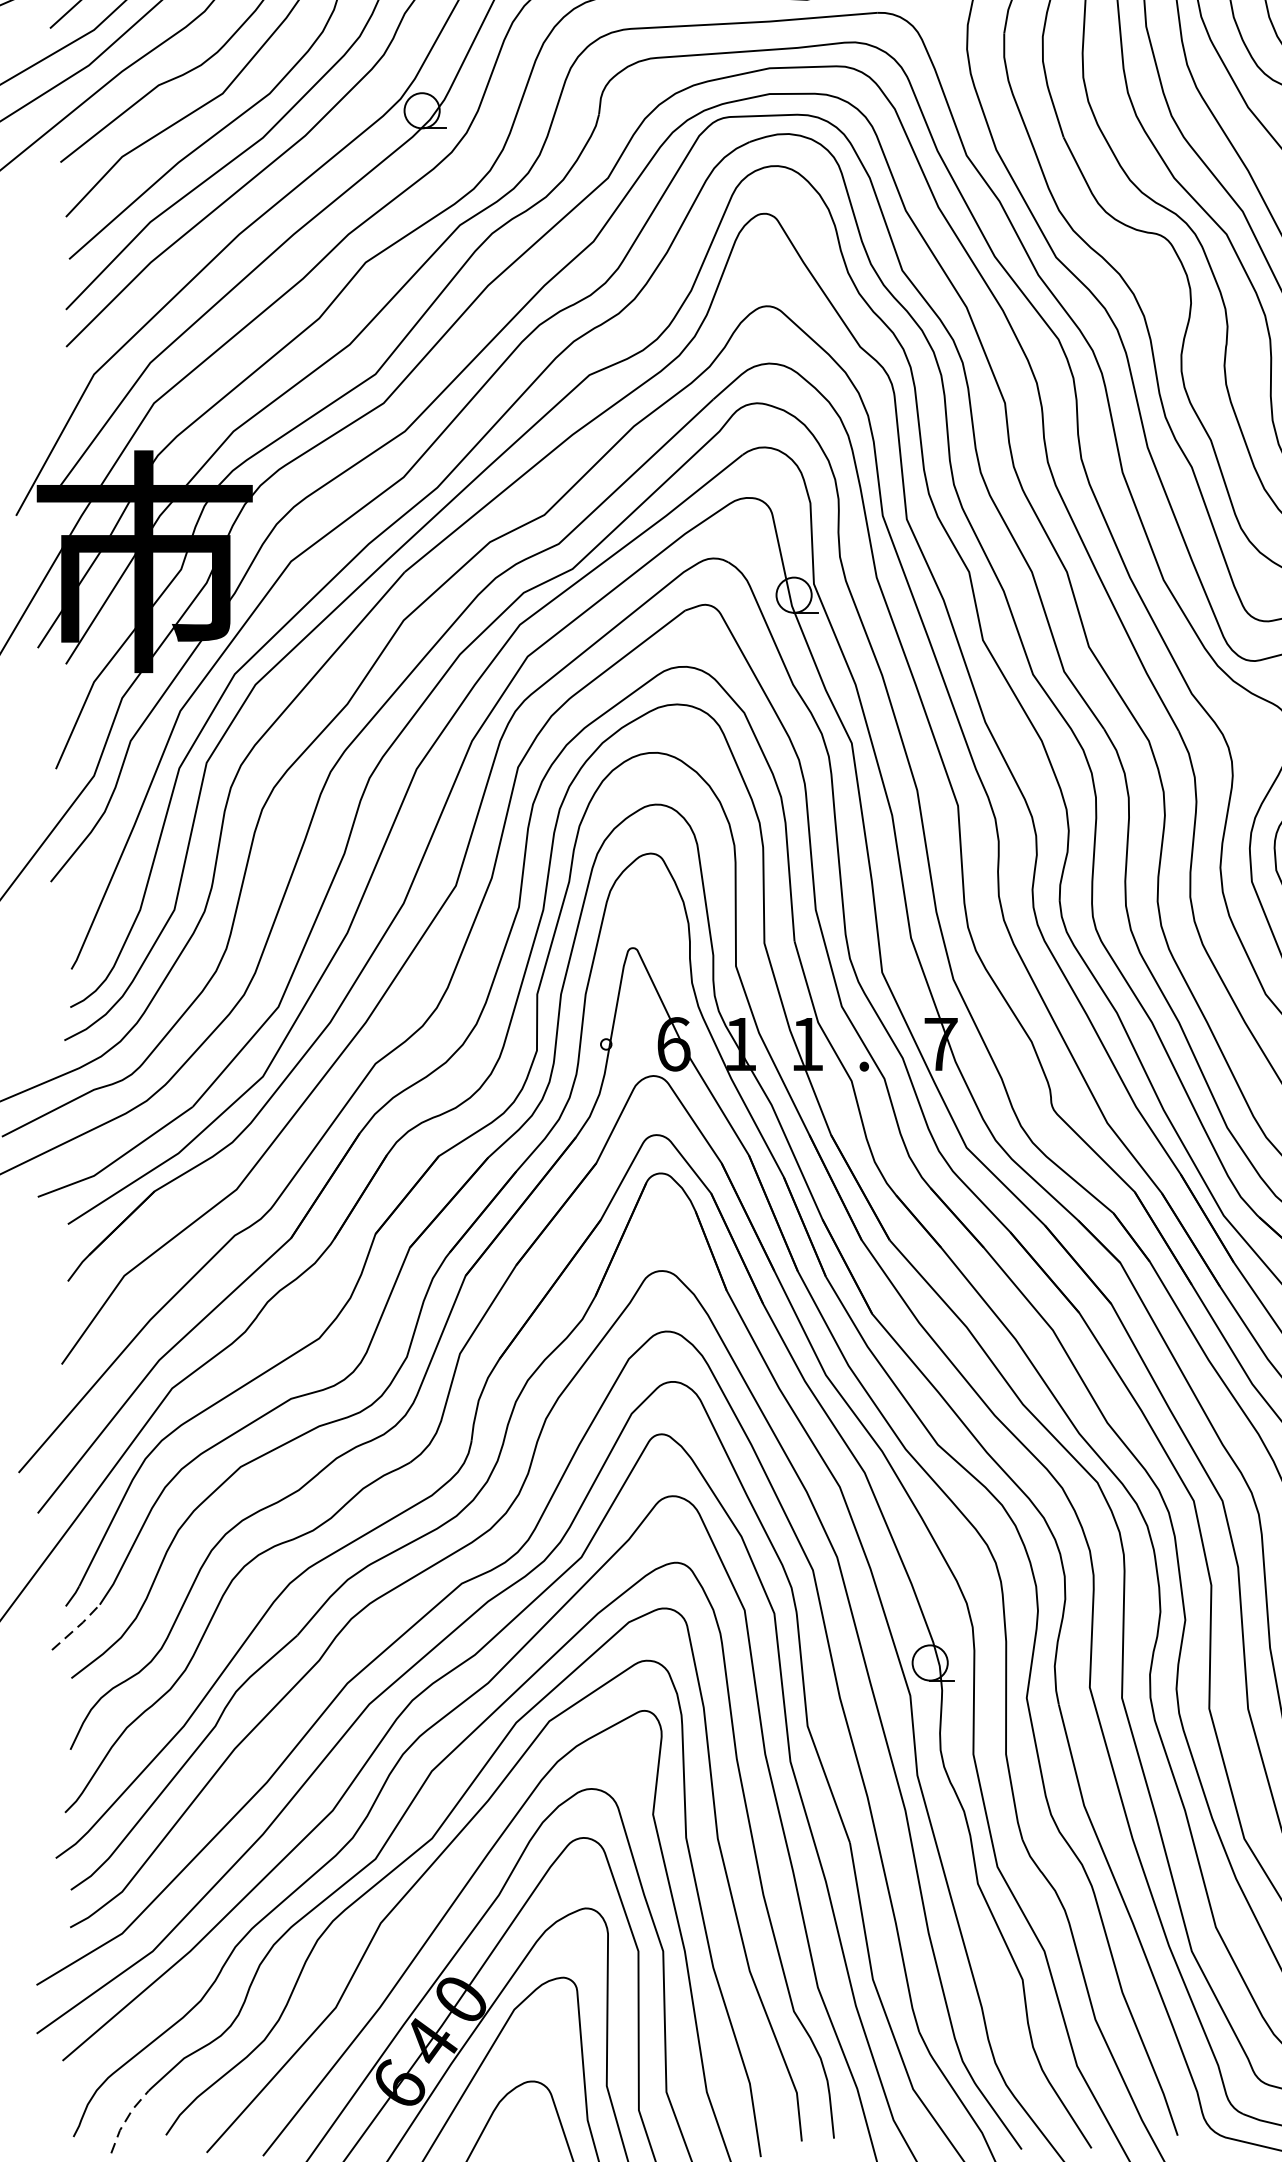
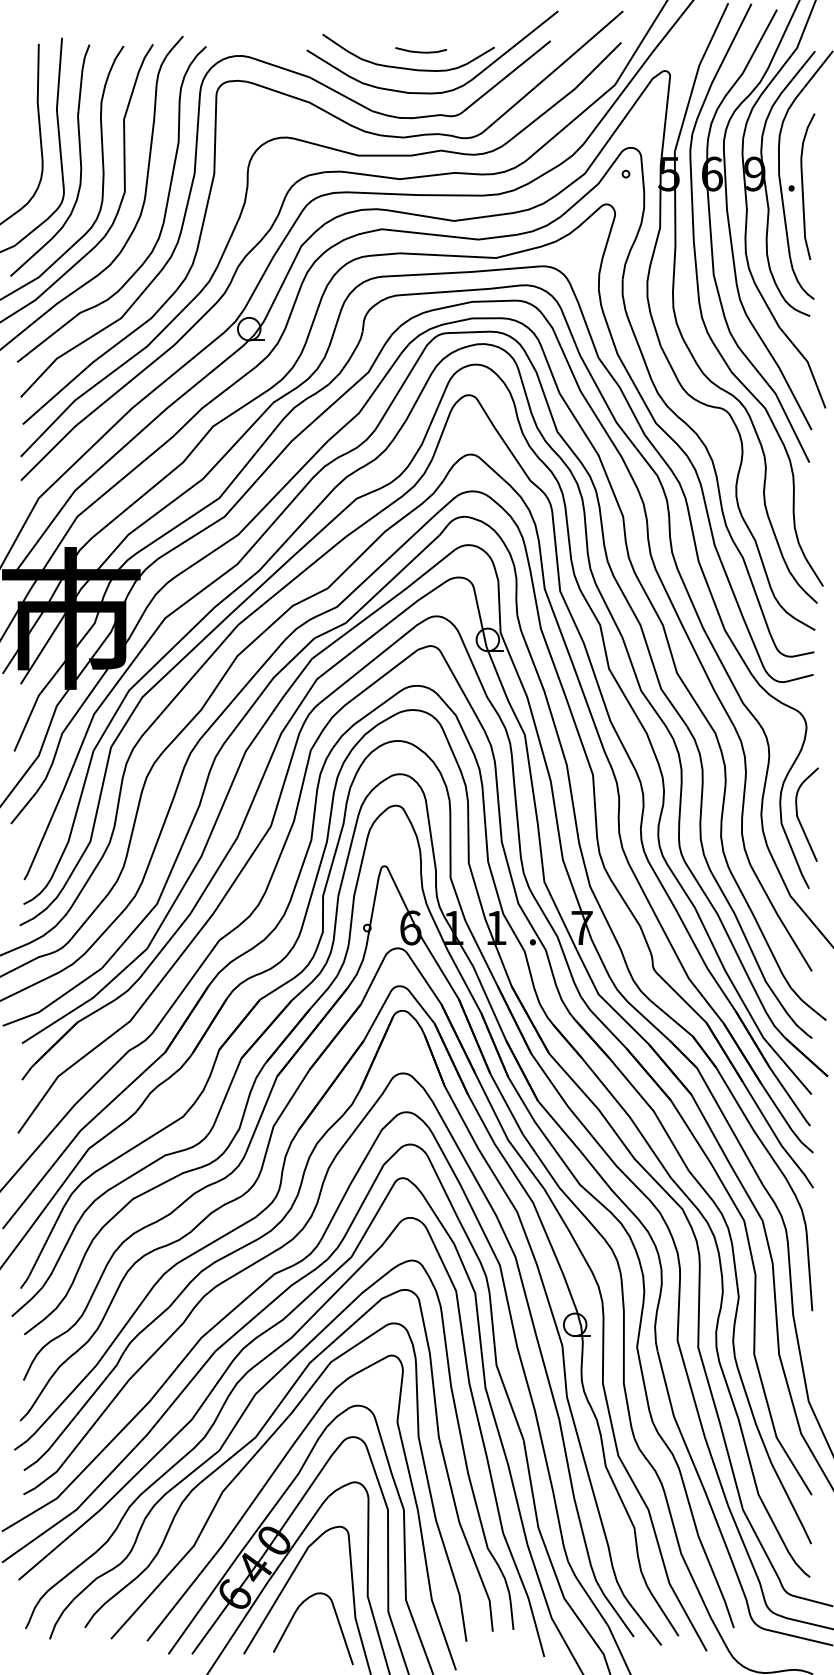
line: (78, 1628) -> (28, 1302), dashed -> solid
line: (126, 2119) -> (59, 1617), dashed -> solid

